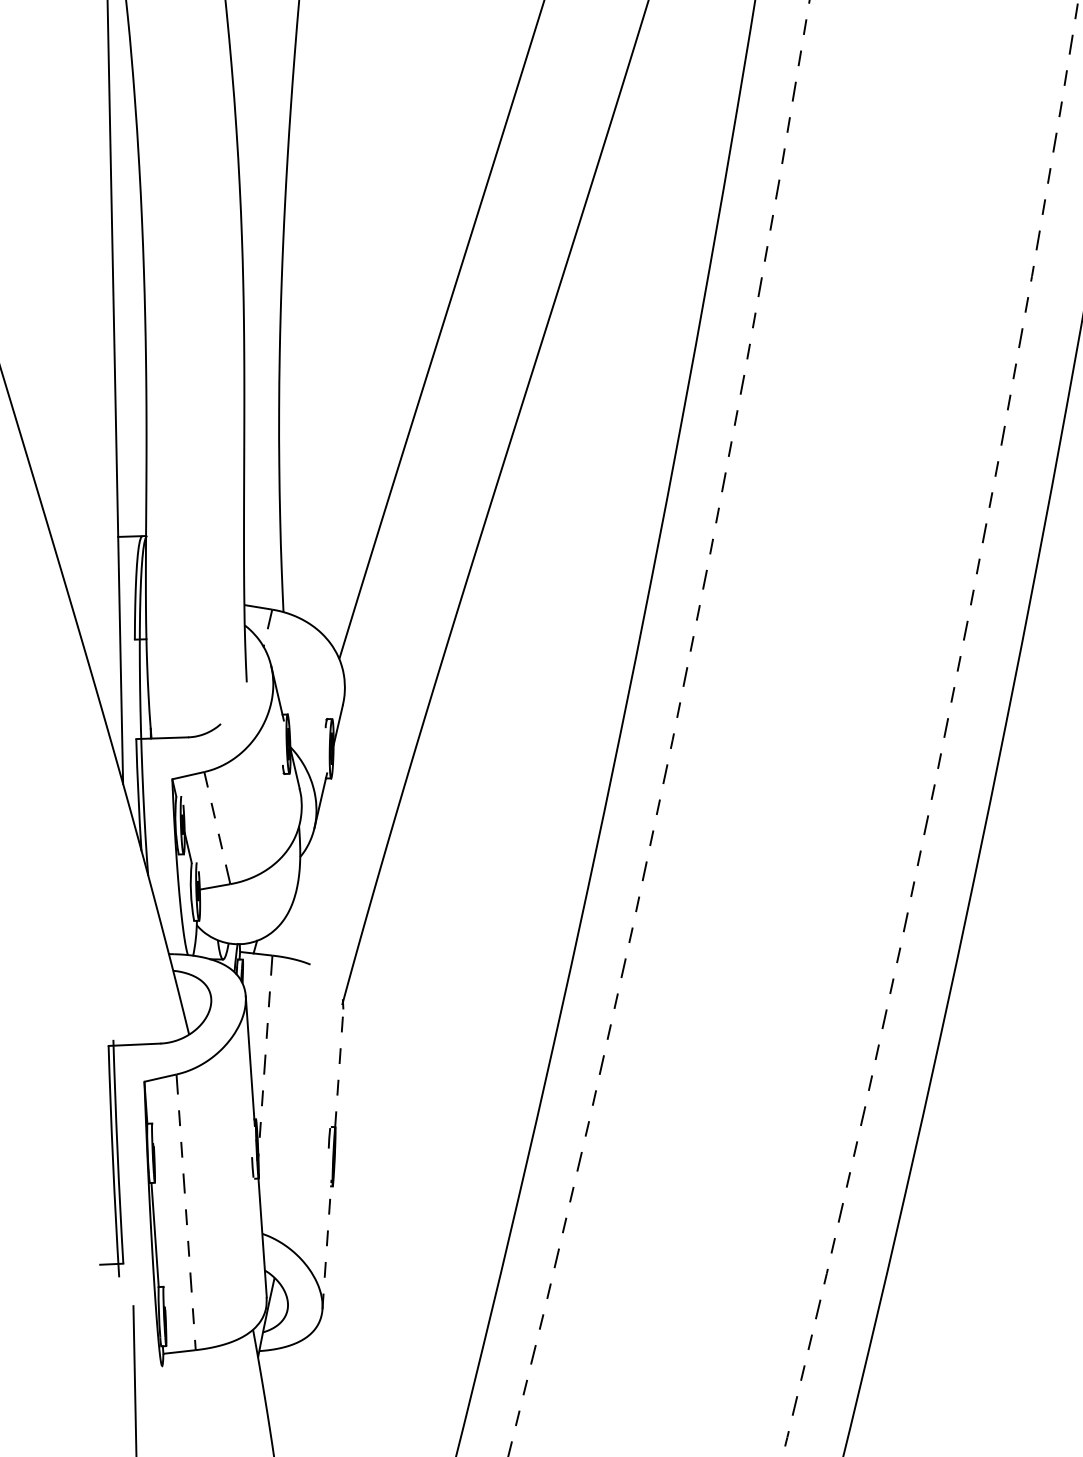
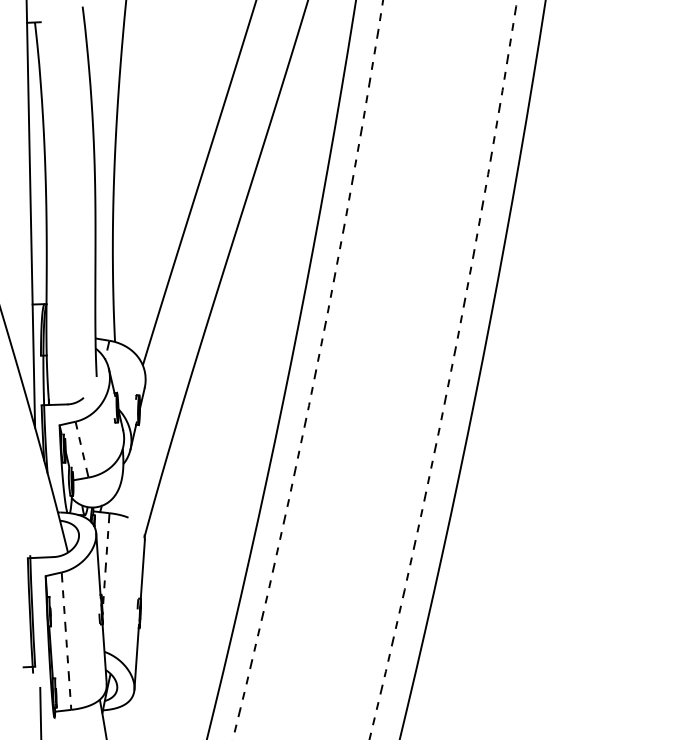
line: (338, 1068) -> (142, 569), dashed -> solid
line: (326, 1243) -> (136, 656), dashed -> solid

